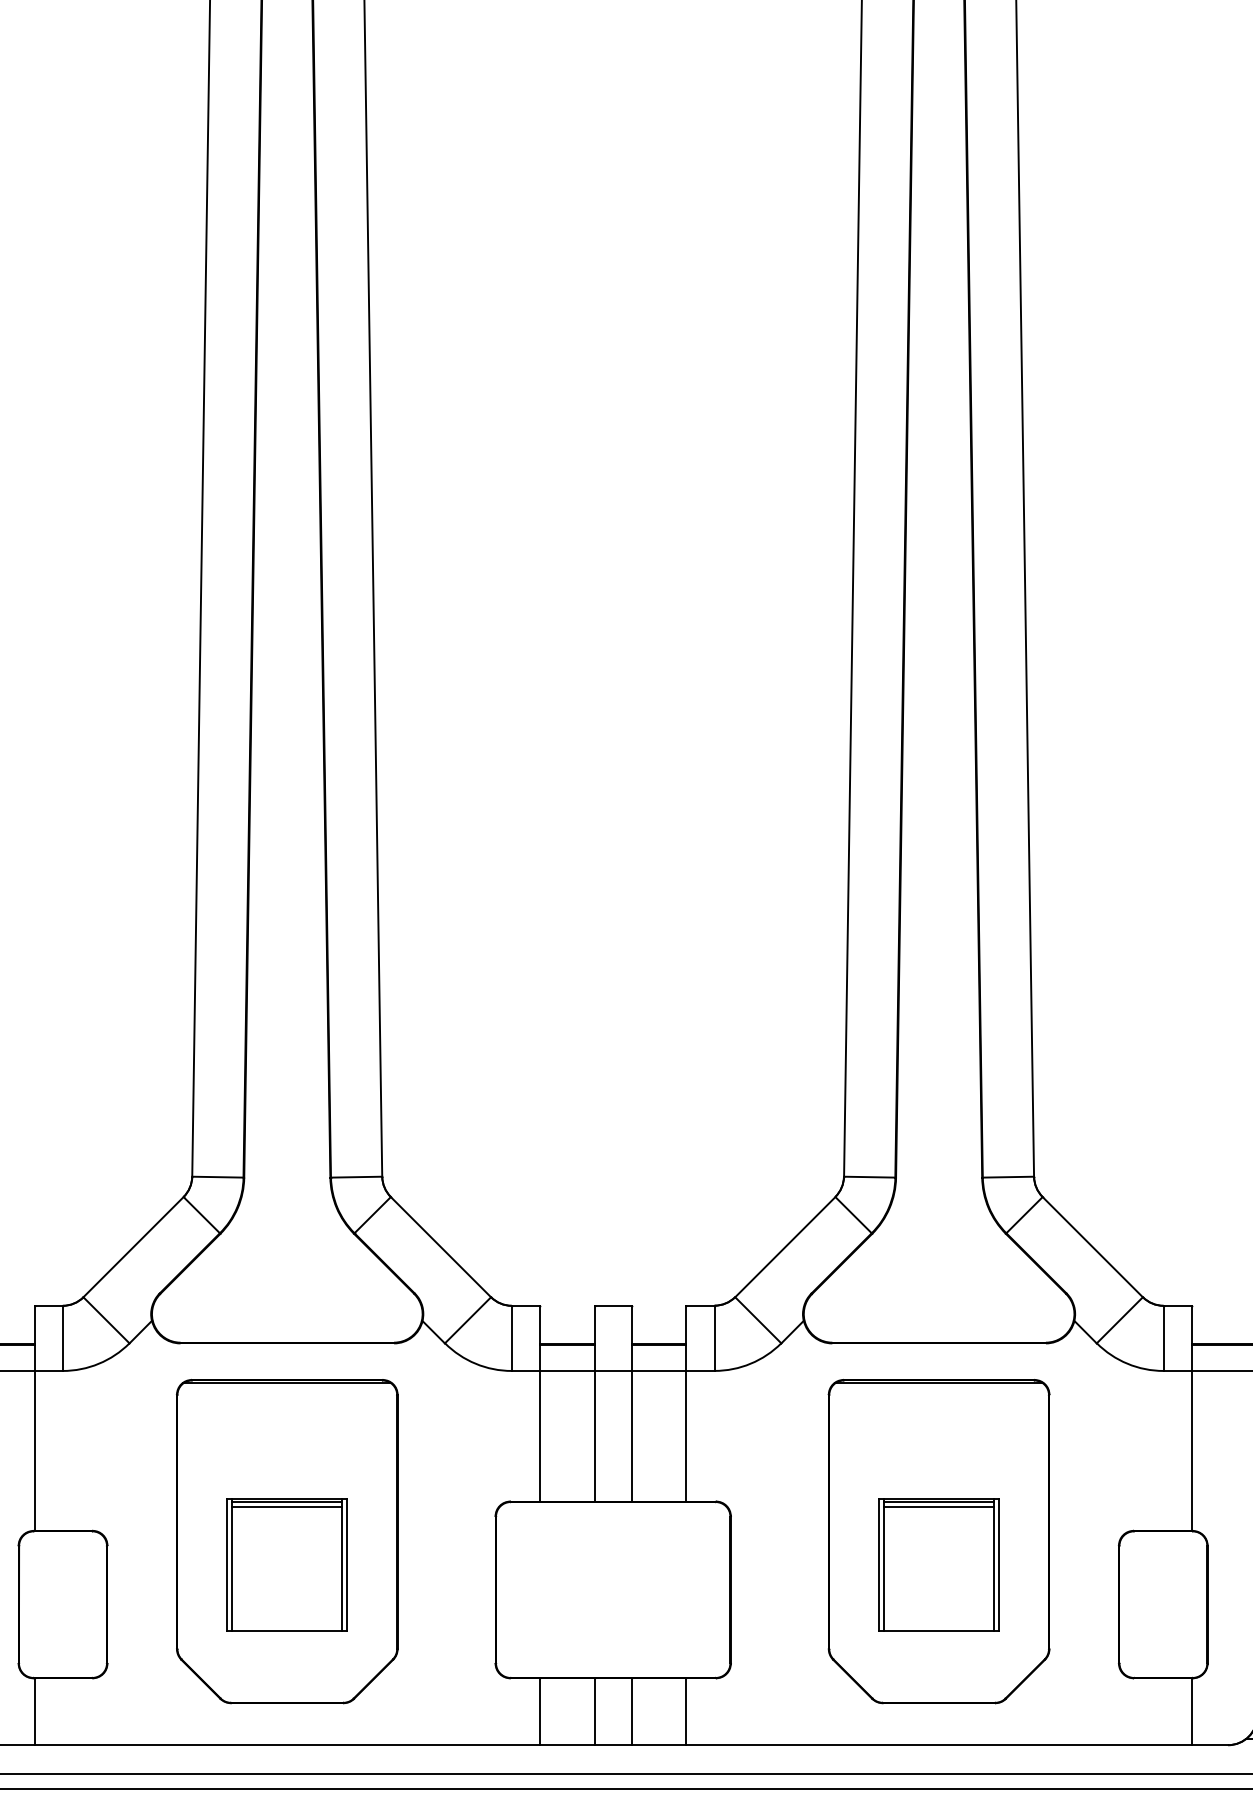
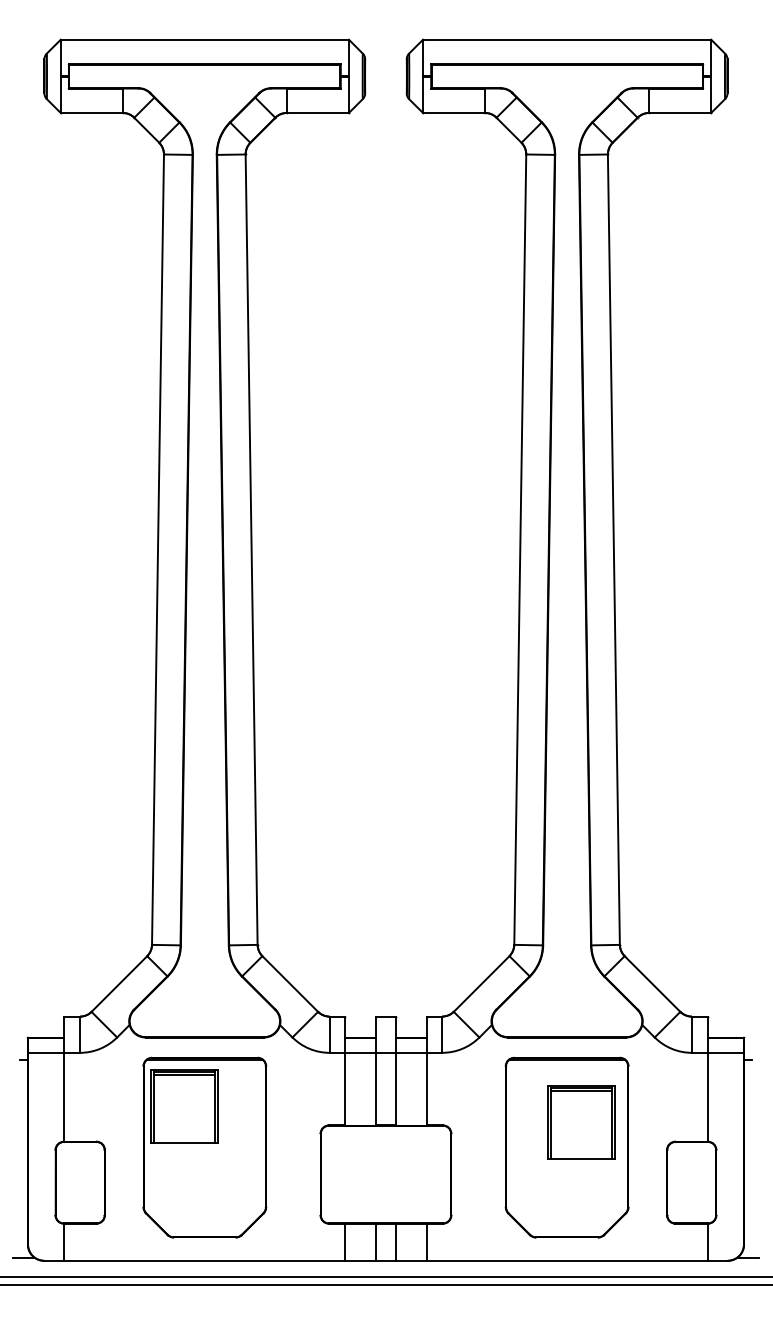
part: (286, 1564) -> (184, 1106), moved
part: (939, 1564) -> (581, 1122), moved

